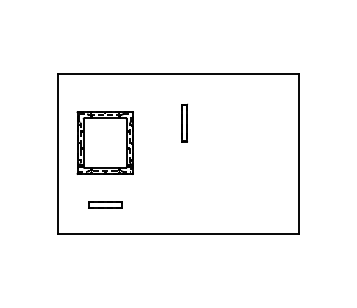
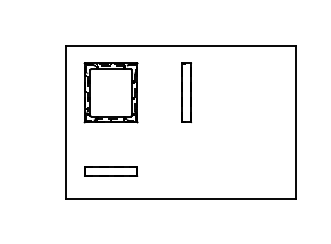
part: (184, 122) -> (186, 92), size x1.67
part: (104, 142) -> (110, 92), moved
part: (105, 204) -> (111, 170), size x1.67

